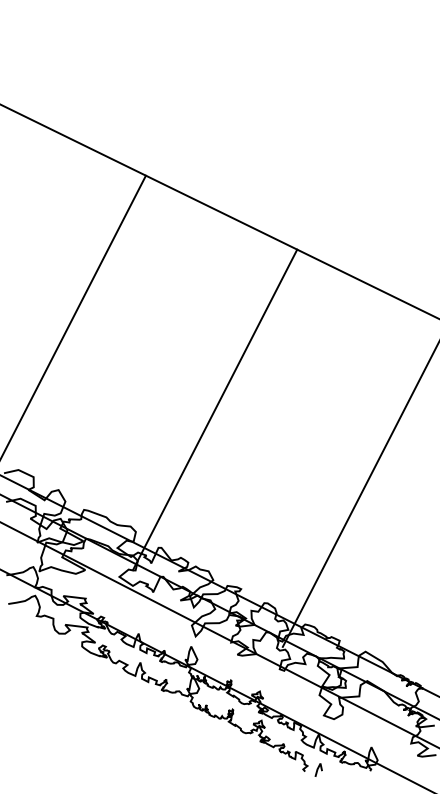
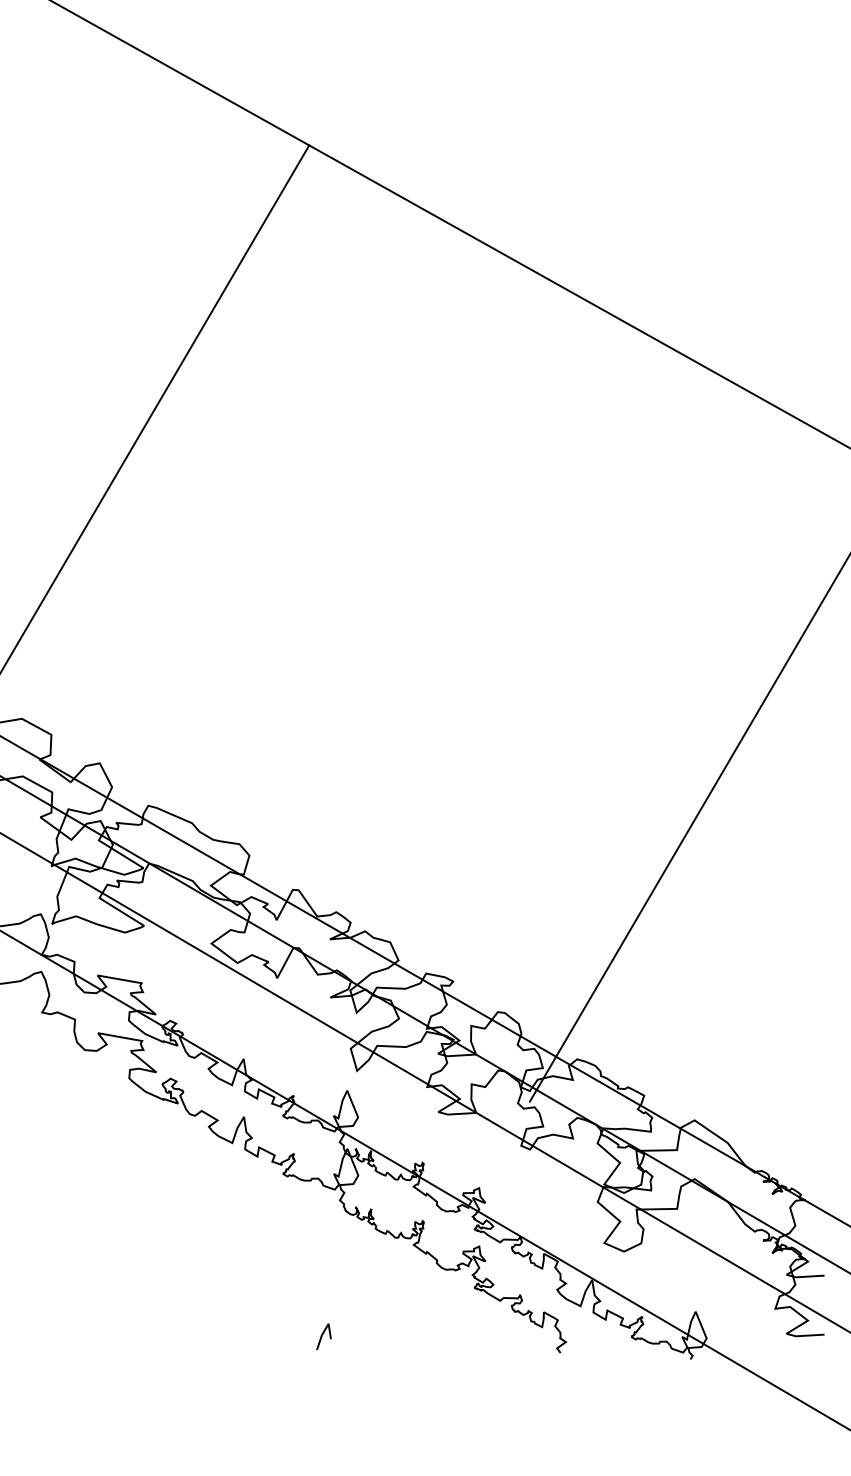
line: (214, 409) -> (420, 619), removed
line: (318, 769) -> (323, 1335), moved

